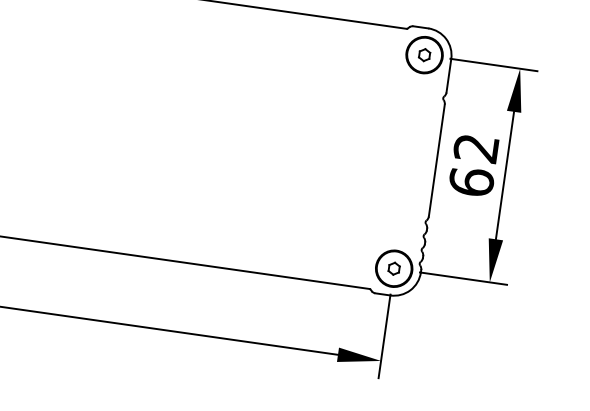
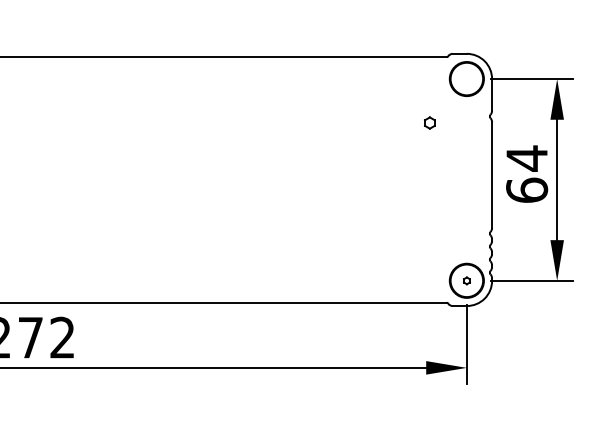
part: (424, 54) -> (429, 122), moved
text: (475, 148) -> (526, 158), 62 -> 64
part: (393, 268) -> (466, 280), size x0.6

